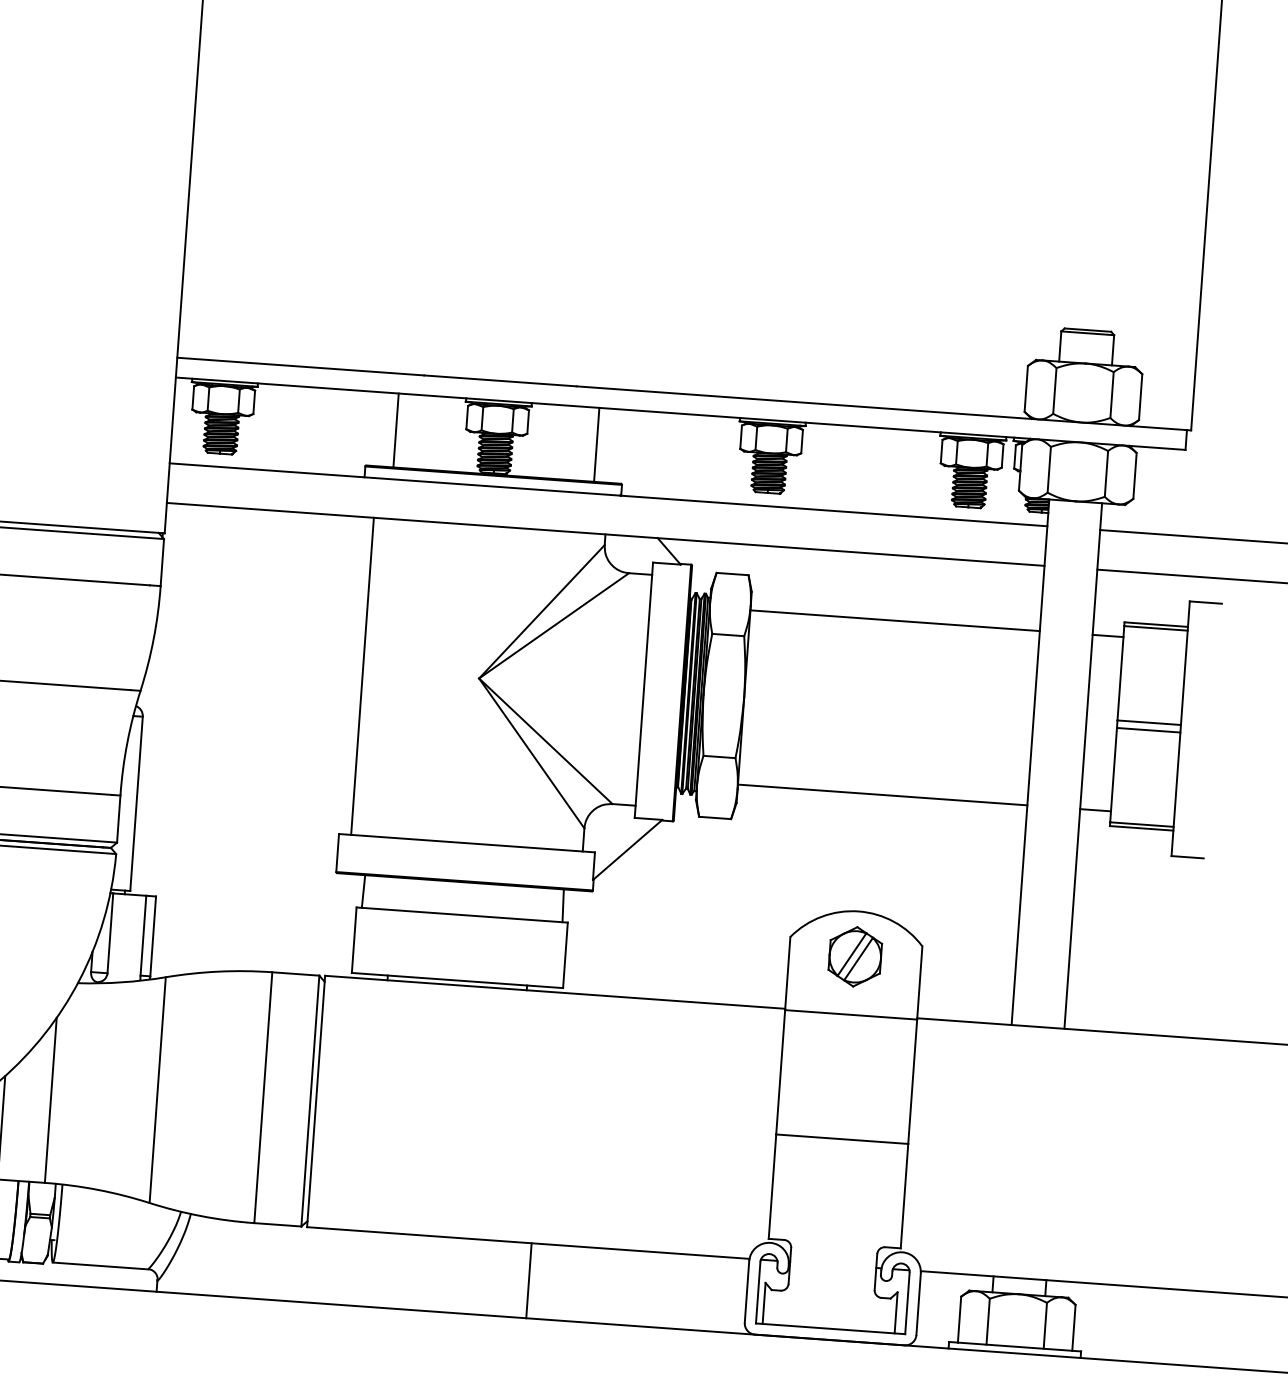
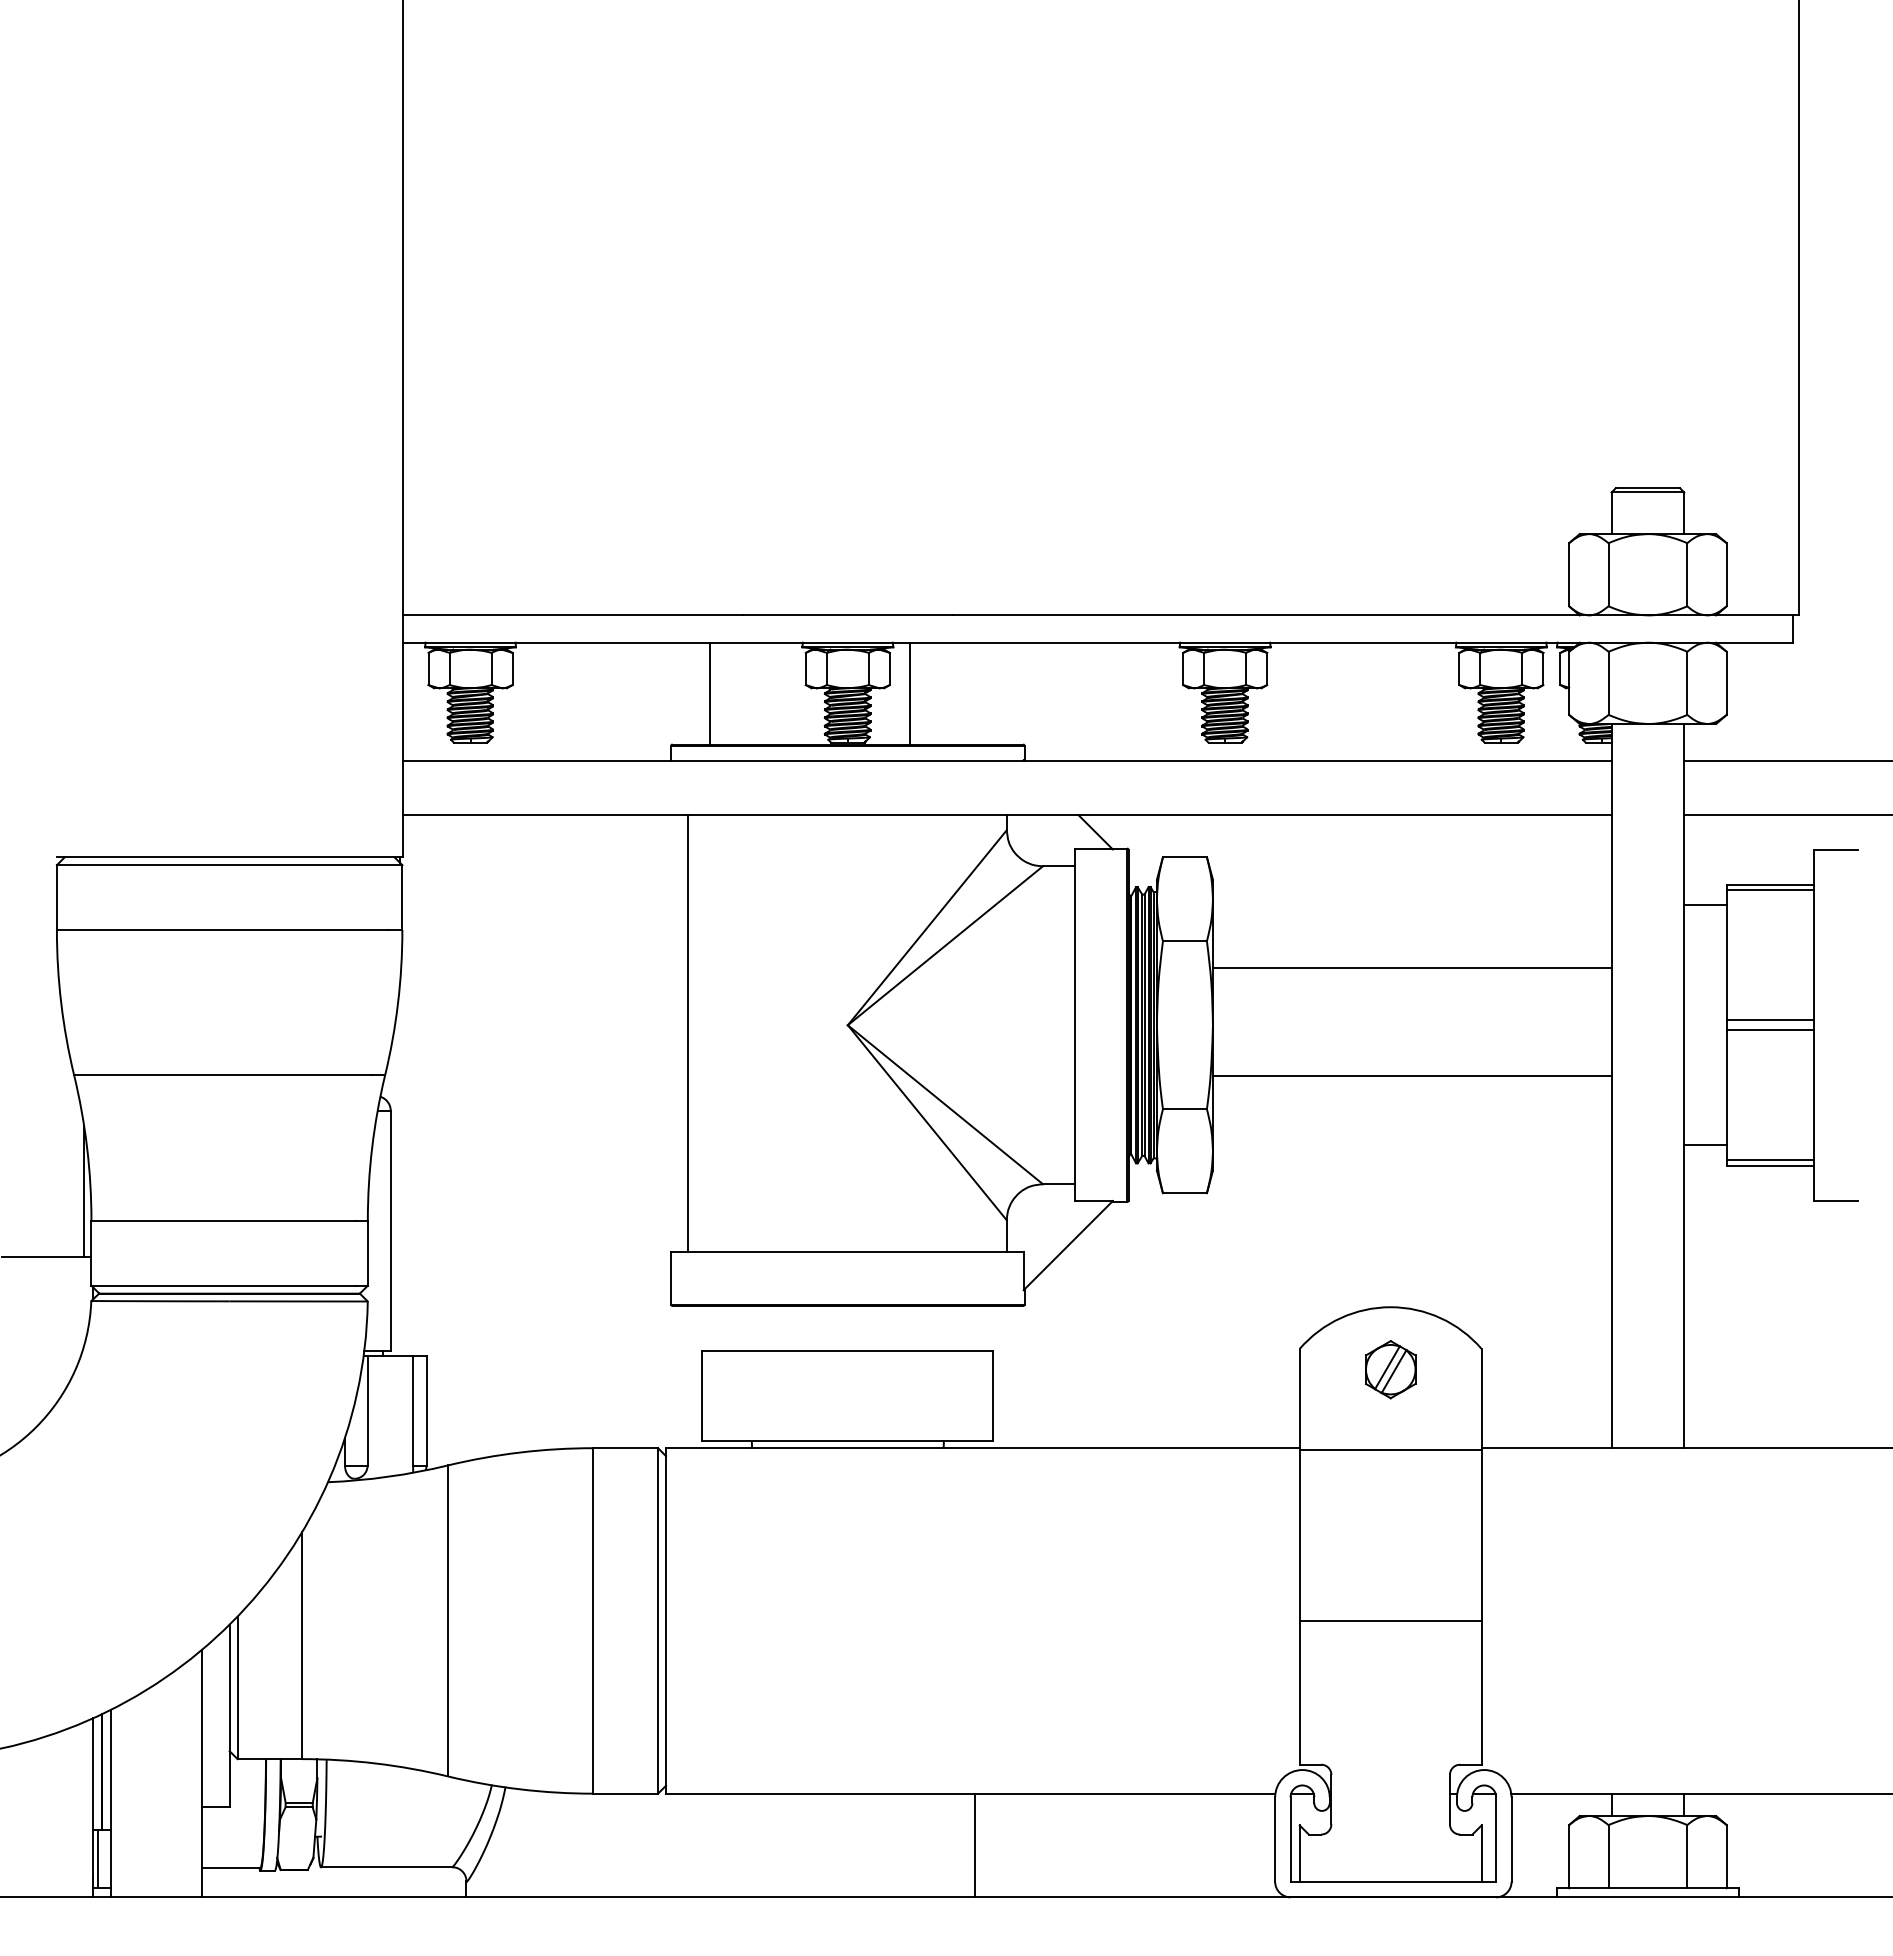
line: (597, 444) -> (910, 693), moved
line: (894, 620) -> (1411, 968), moved
line: (882, 795) -> (1411, 1076), moved
line: (363, 891) -> (710, 1328), removed
line: (563, 905) -> (985, 1328), removed
part: (855, 956) -> (1390, 1369), size x0.7

